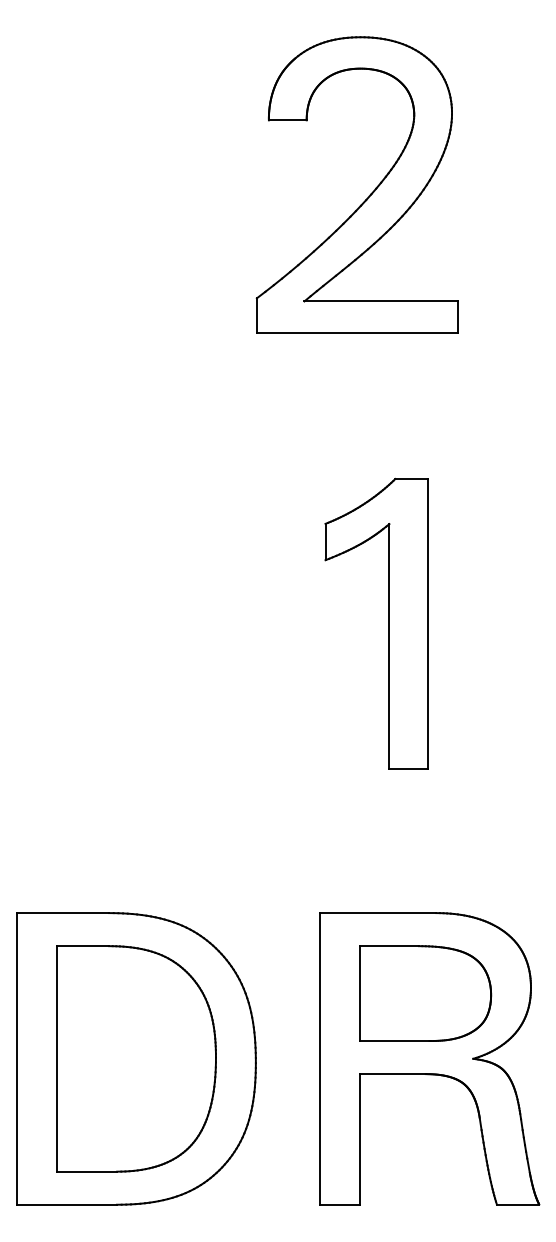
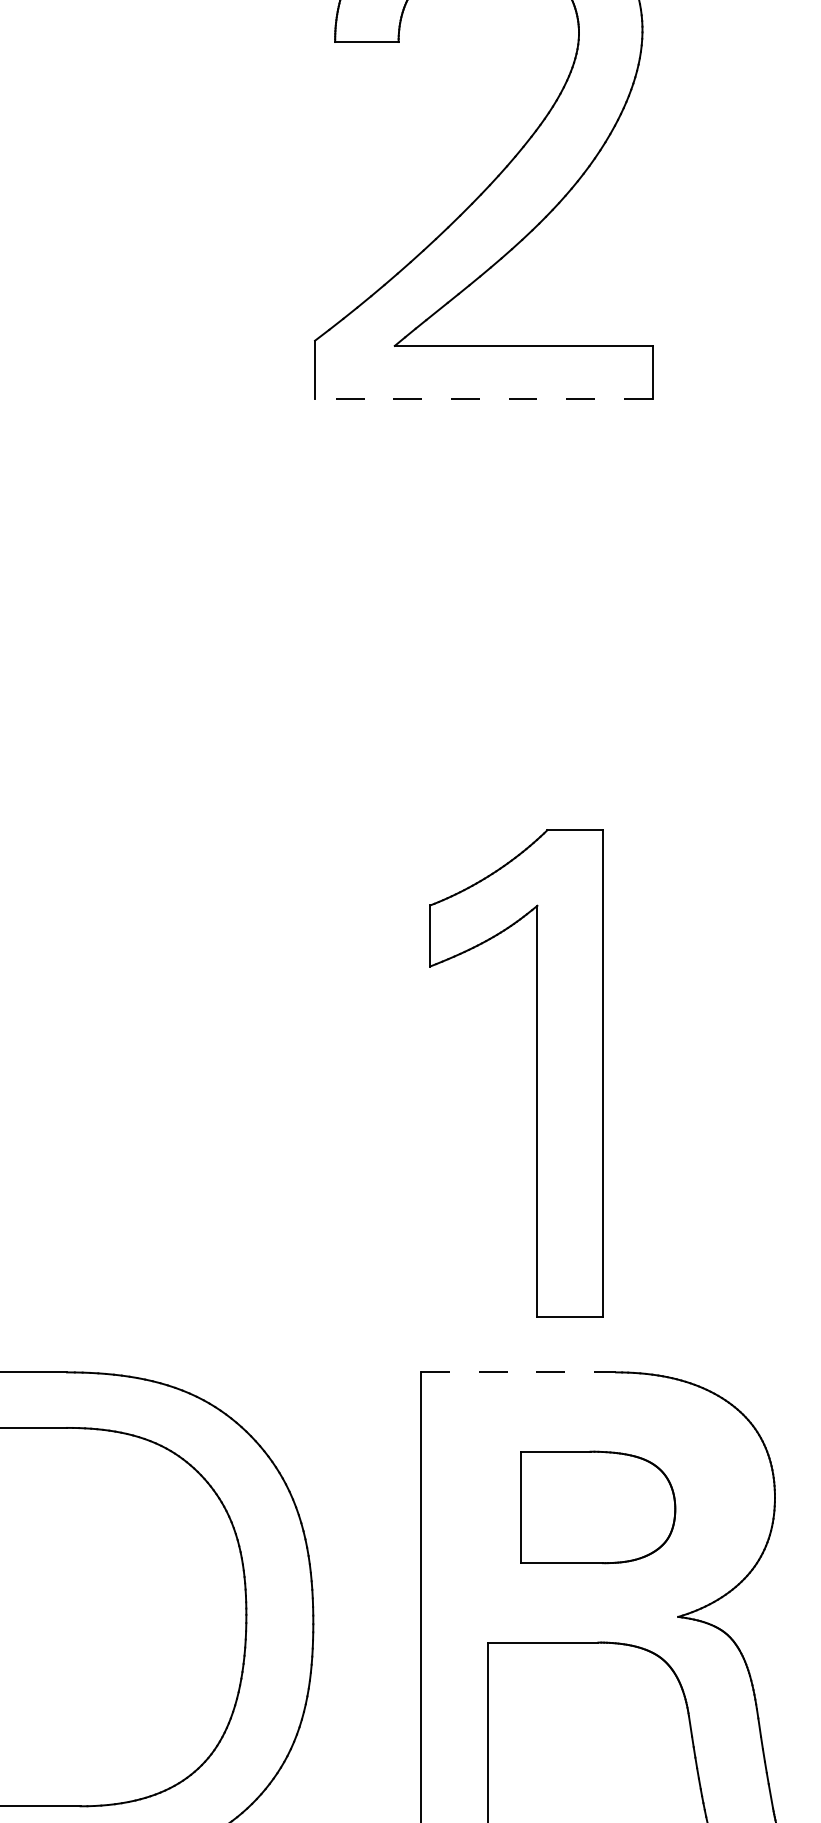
line: (357, 333) -> (483, 399), solid -> dashed
part: (388, 623) -> (535, 1072), moved
line: (378, 913) -> (519, 1373), solid -> dashed
part: (425, 993) -> (597, 1507), size x0.7

